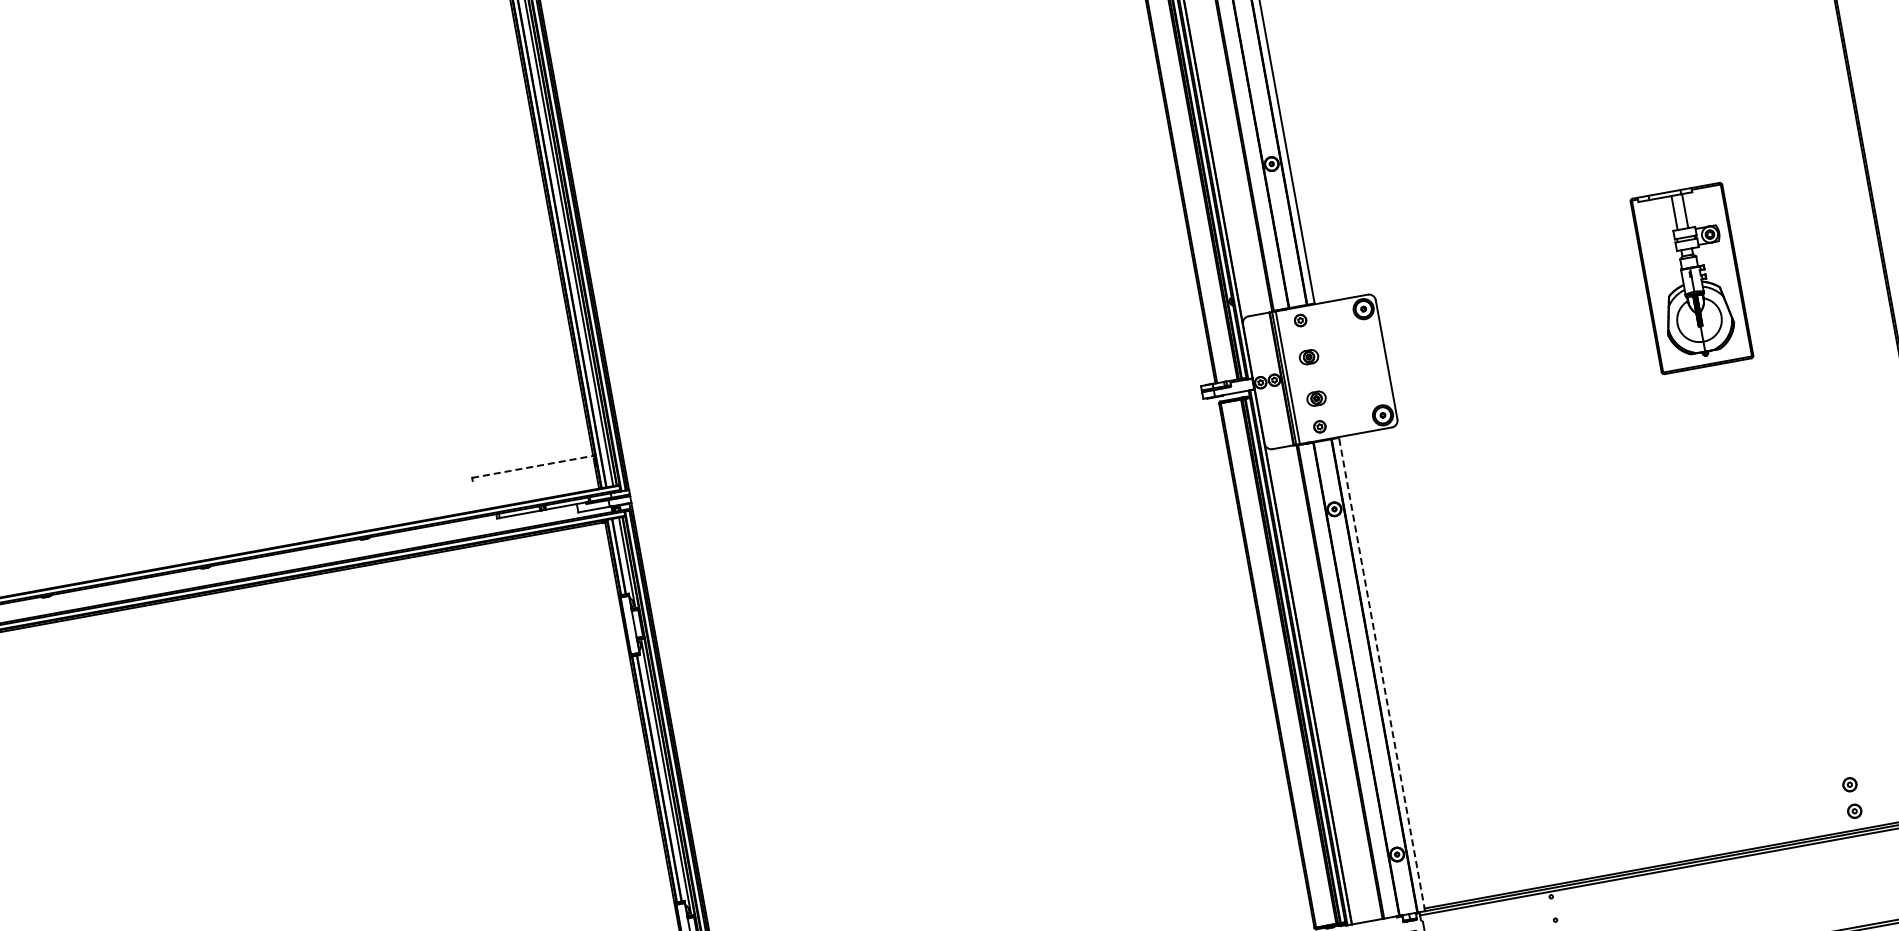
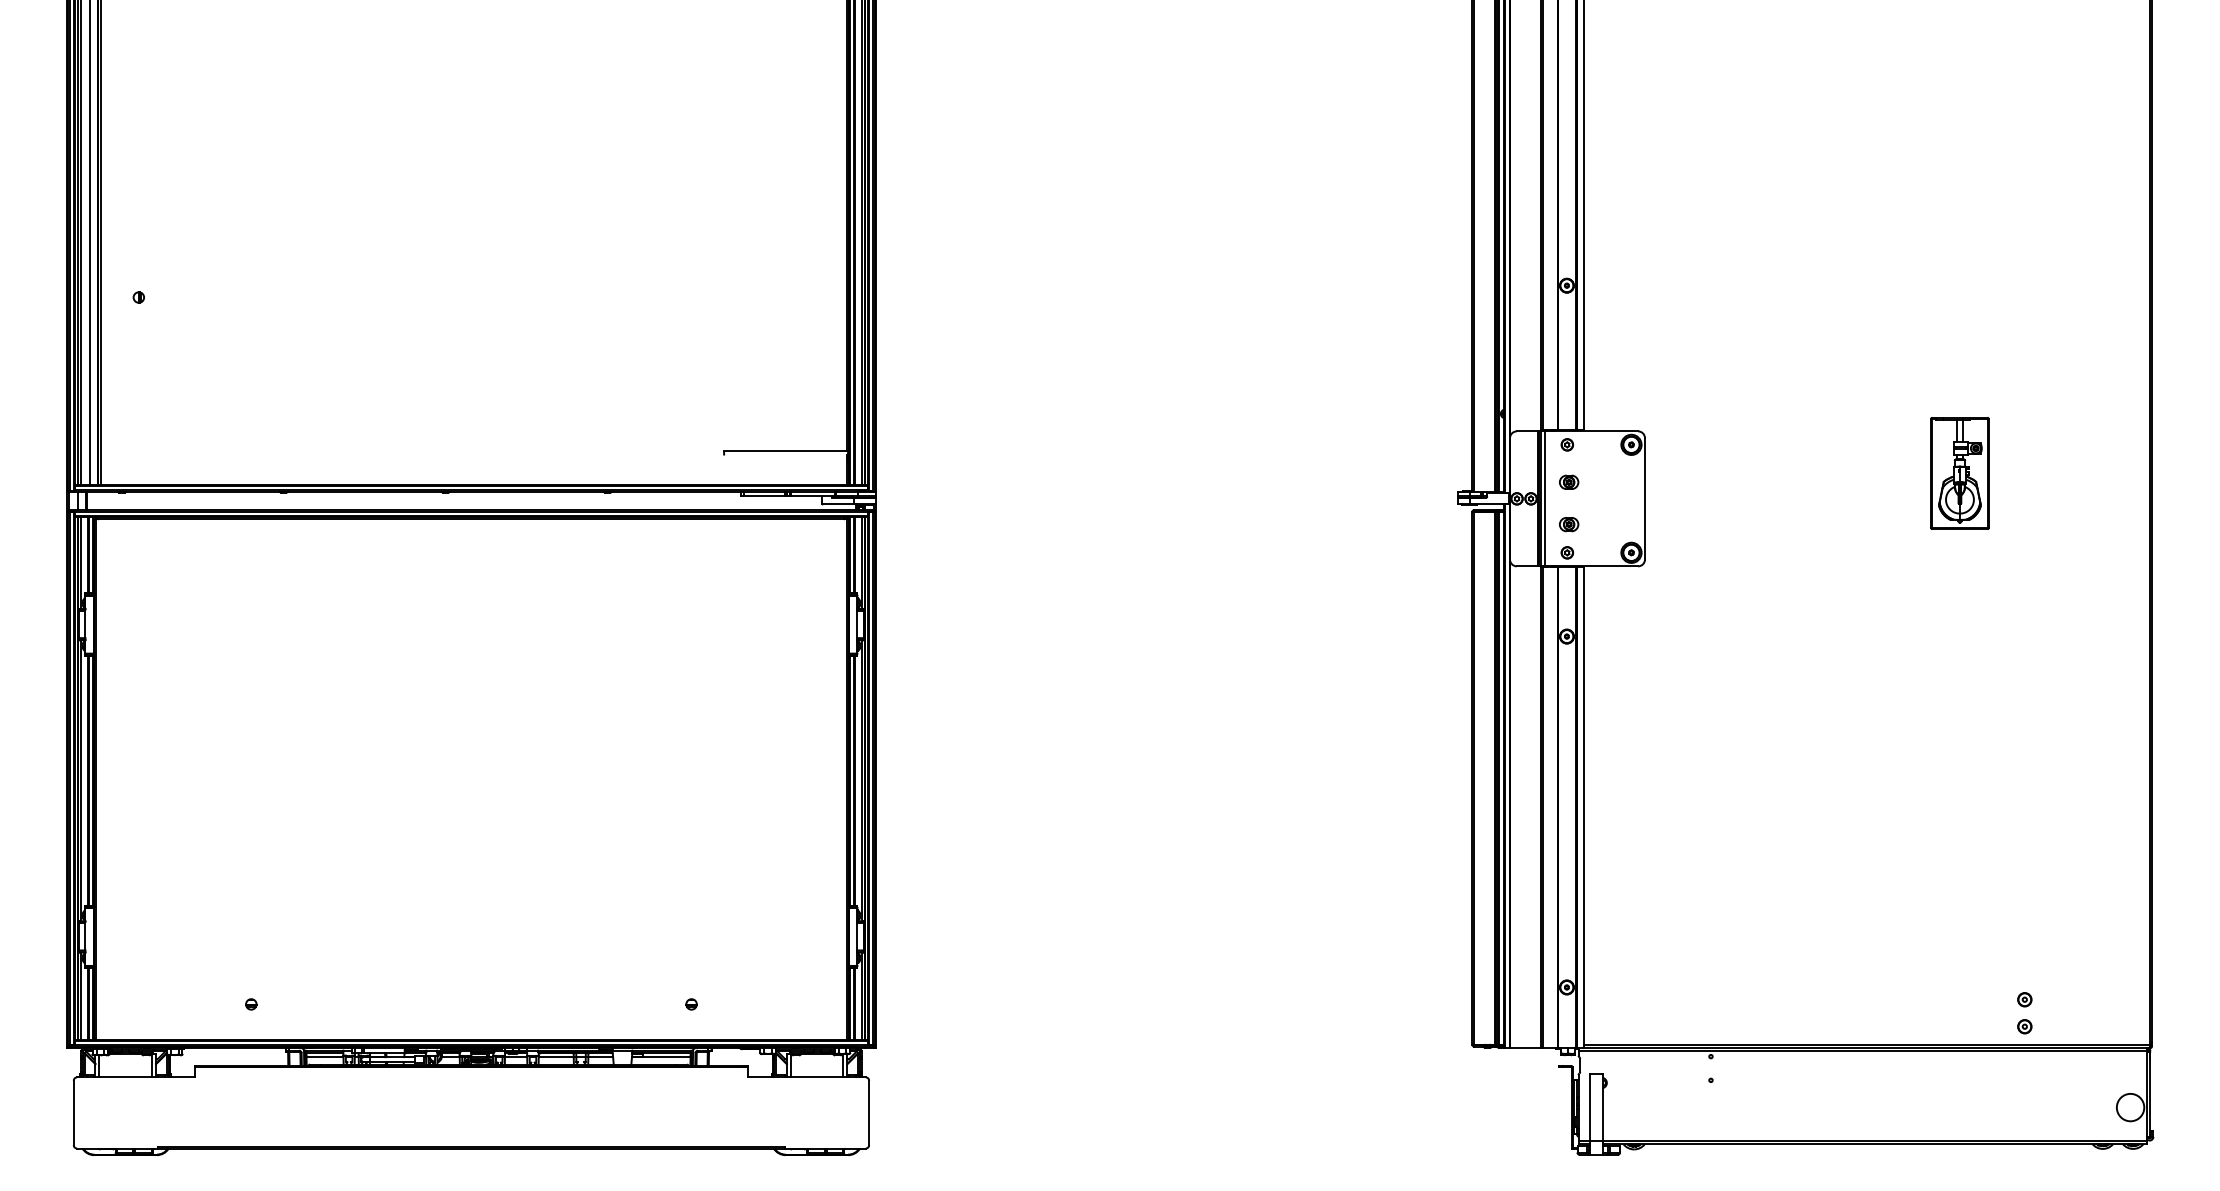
part: (1691, 278) -> (1959, 473), size x0.62
line: (533, 466) -> (786, 451), dashed -> solid
line: (1382, 674) -> (1584, 807), dashed -> solid

